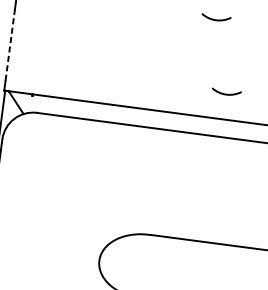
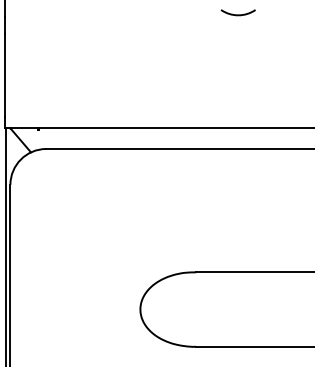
line: (10, 45) -> (5, 75), dashed -> solid
arc: (225, 93) -> (260, 98), removed

